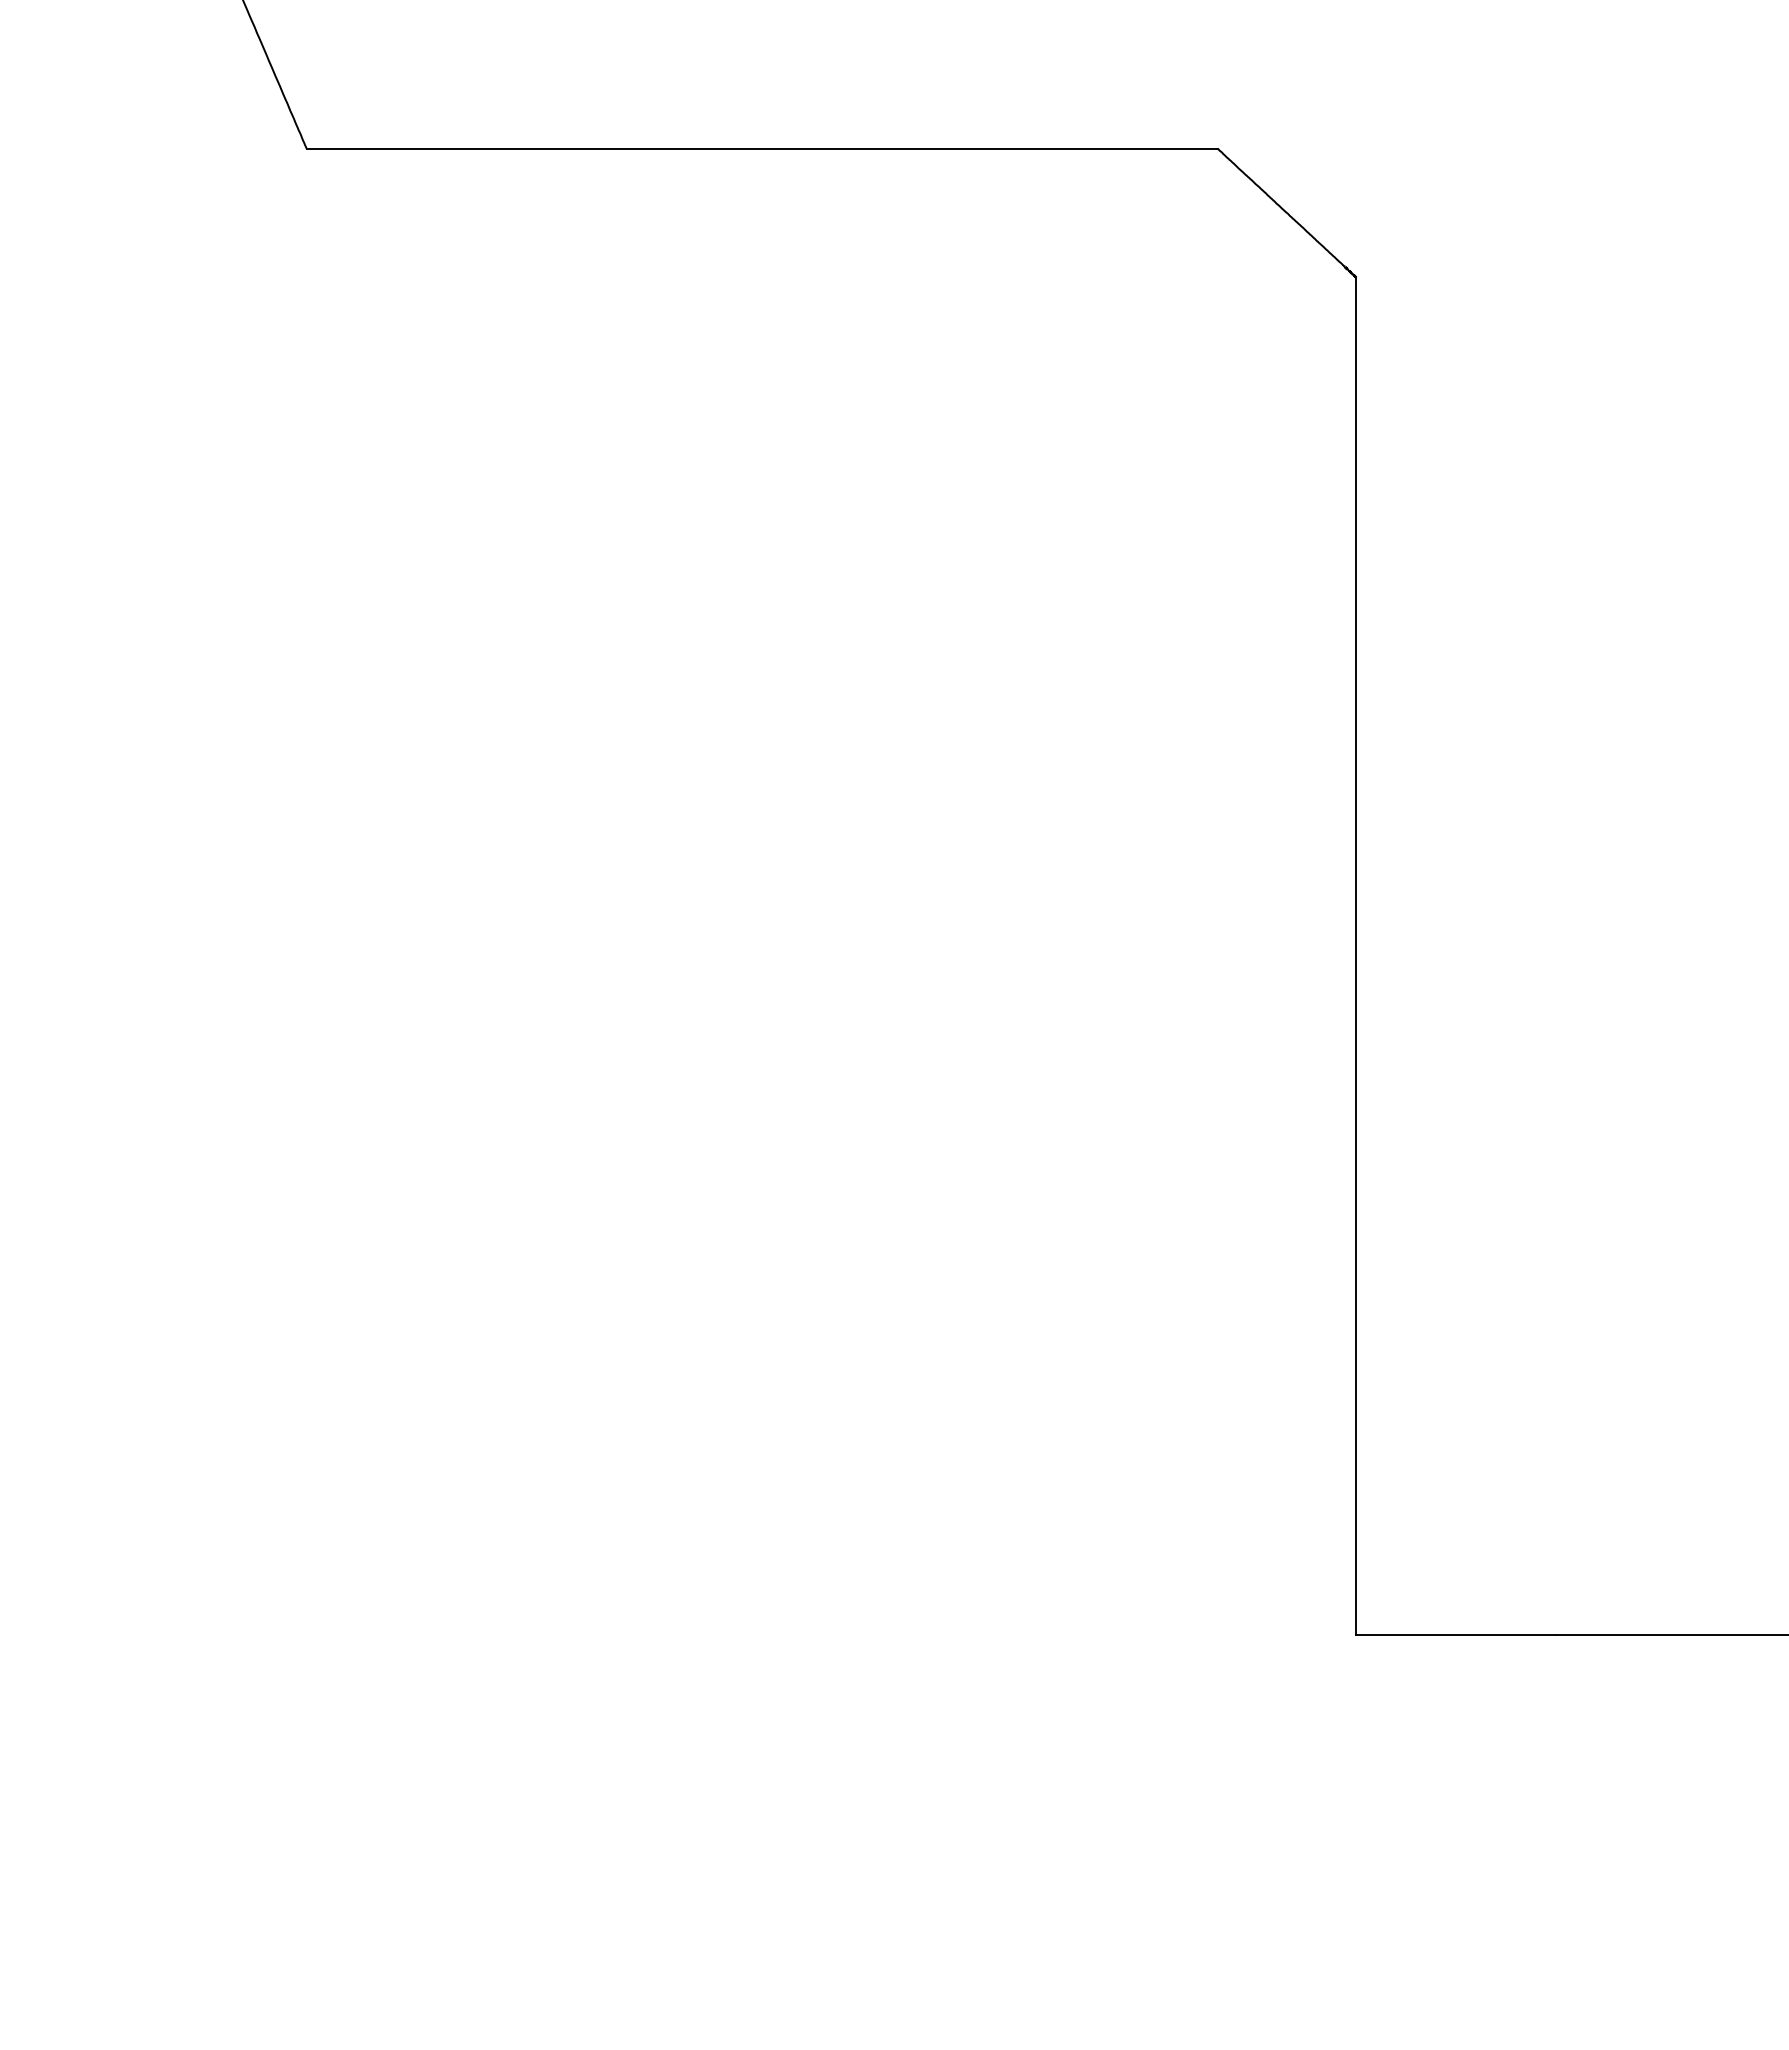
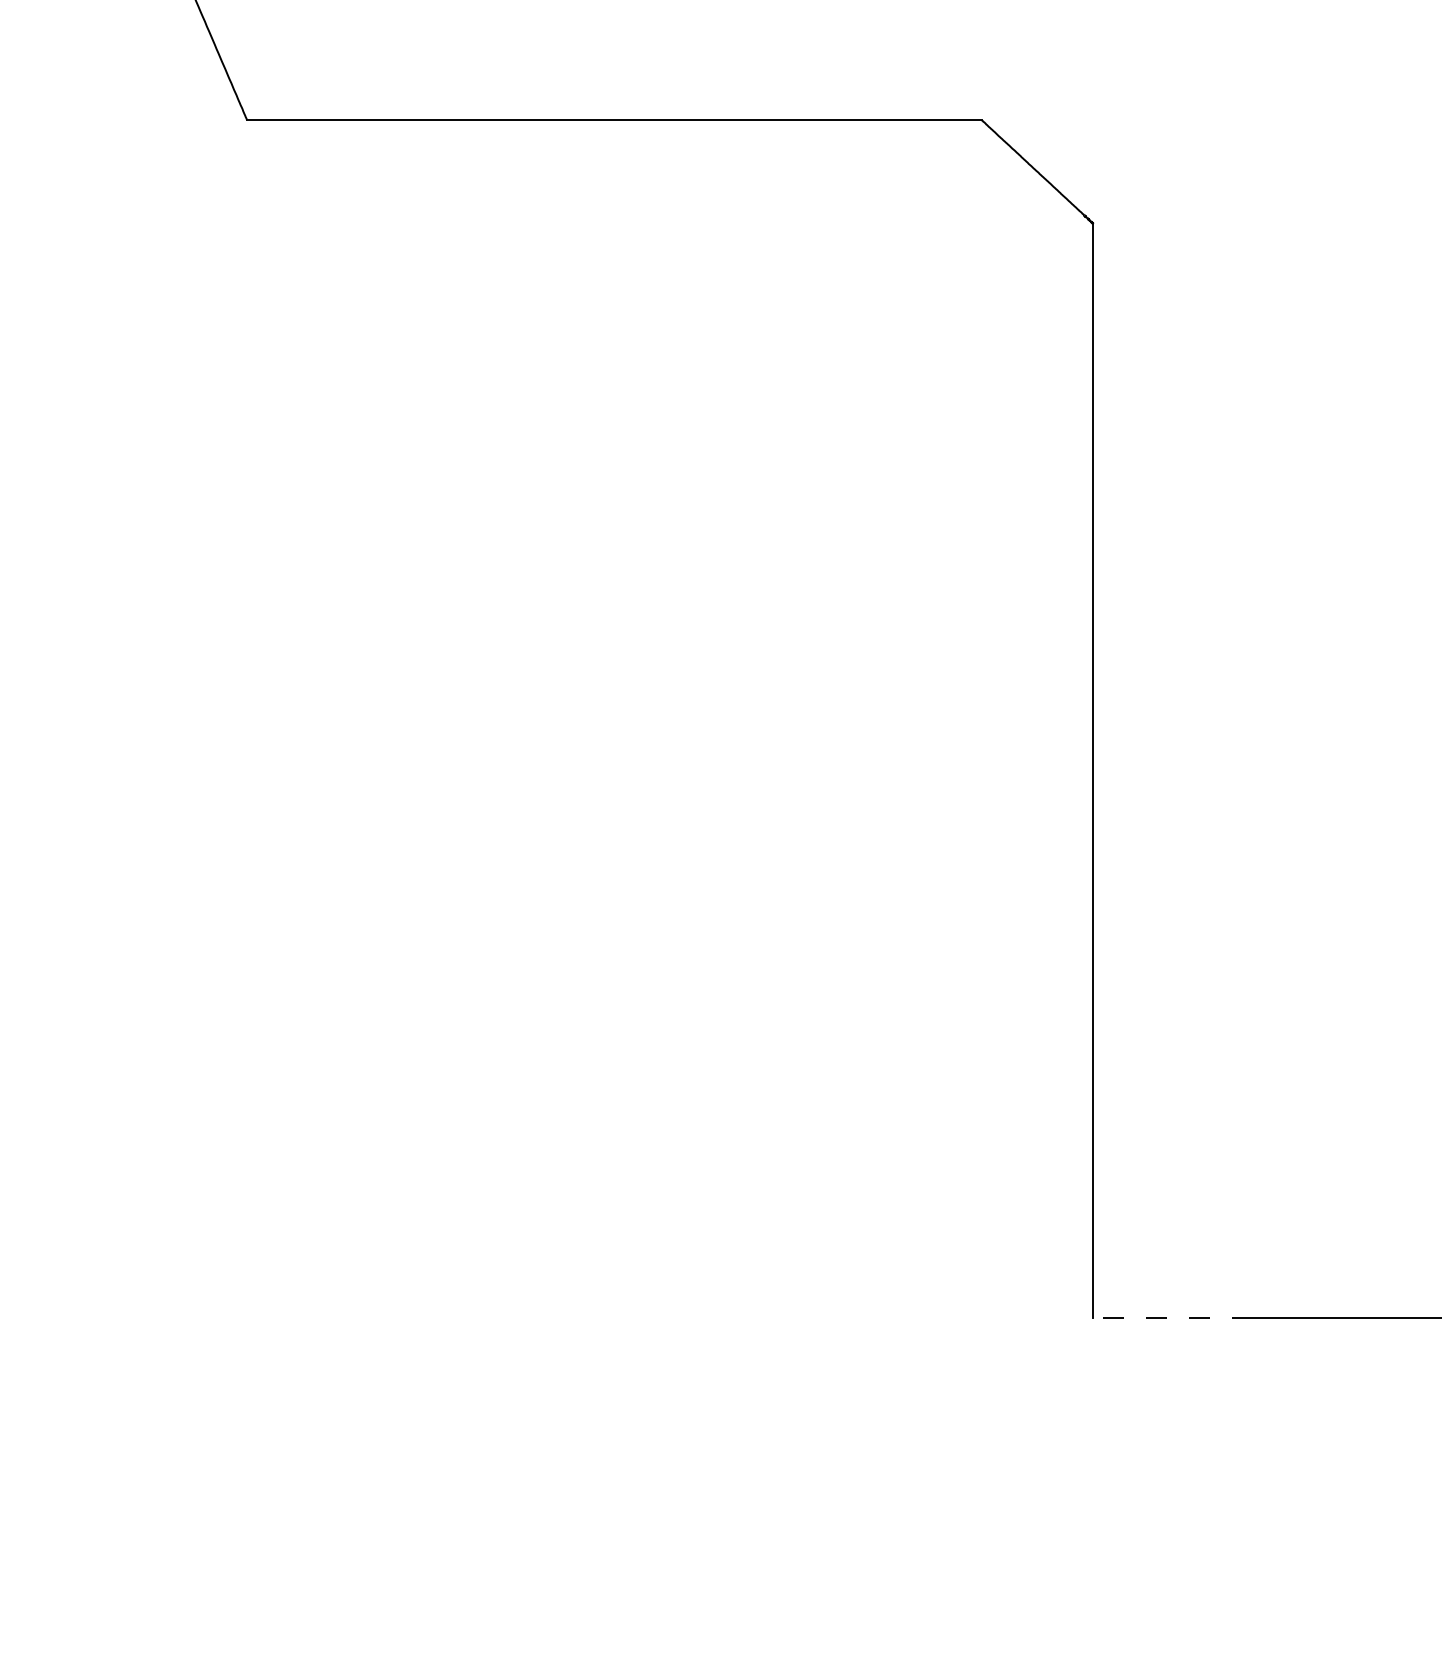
line: (1455, 1634) -> (1173, 1317), solid -> dashed

